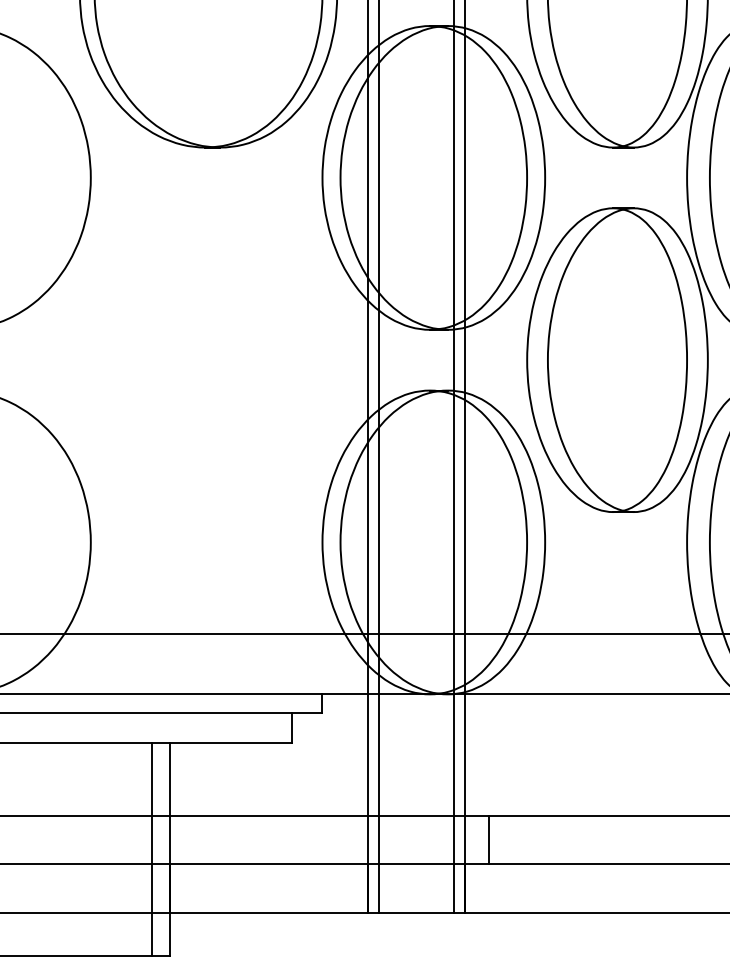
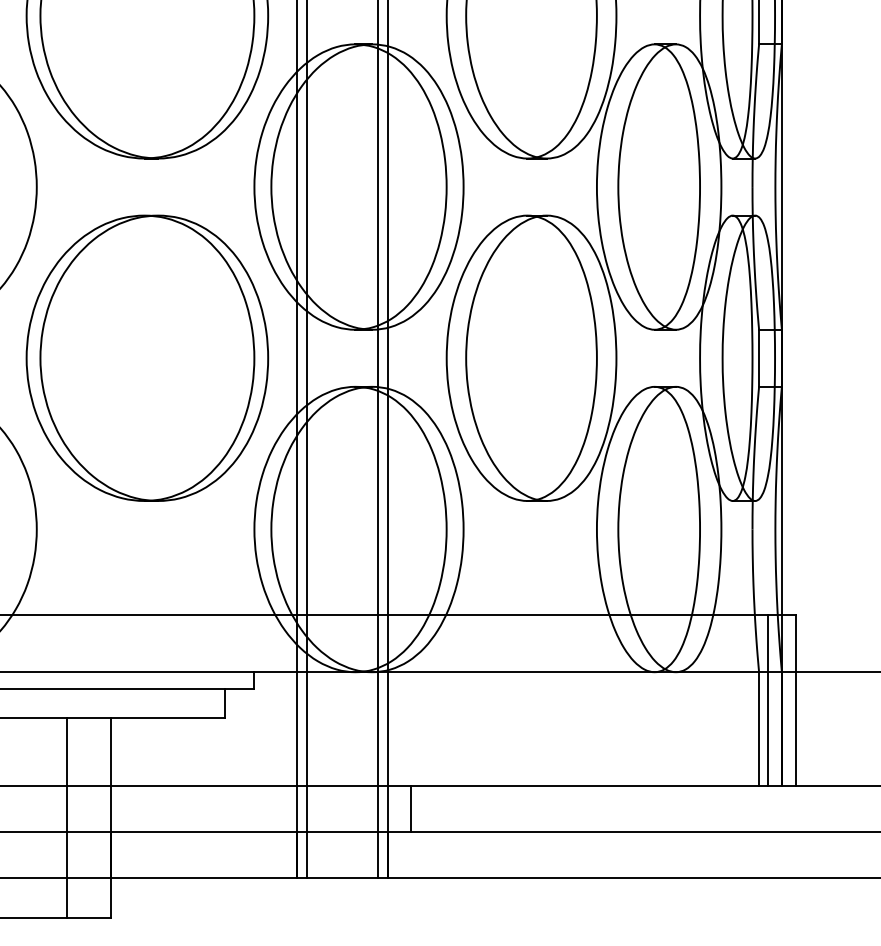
part: (208, 359) -> (147, 357), added
line: (152, 849) -> (67, 817), moved

